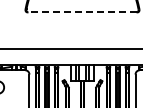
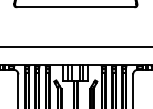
line: (82, 12) -> (75, 7), dashed -> solid

